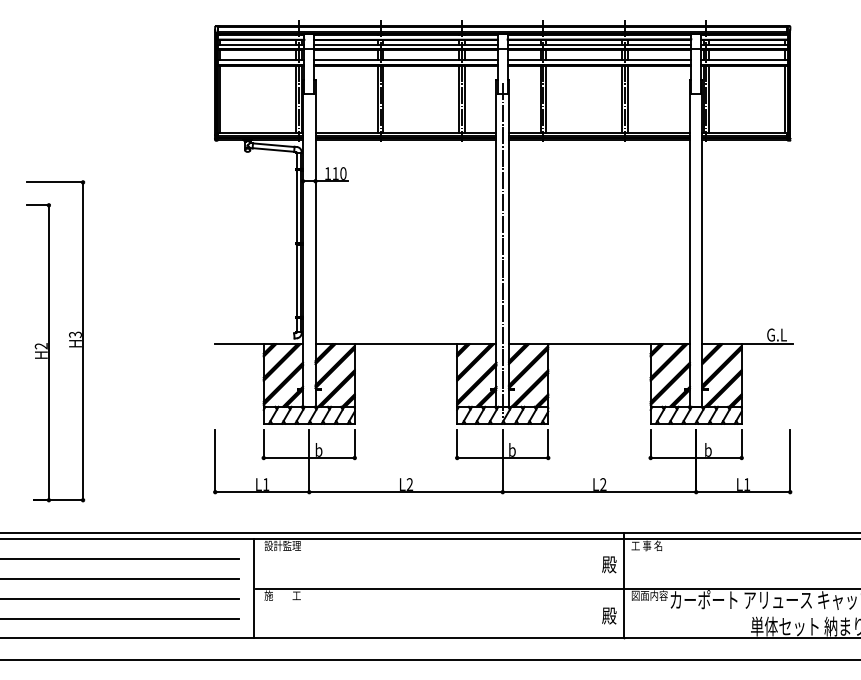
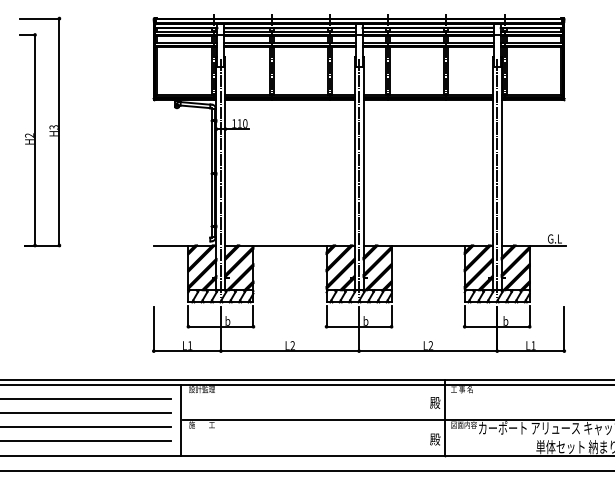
line: (309, 250) -> (221, 178), added
line: (696, 250) -> (497, 178), added
part: (55, 341) -> (39, 132), moved

